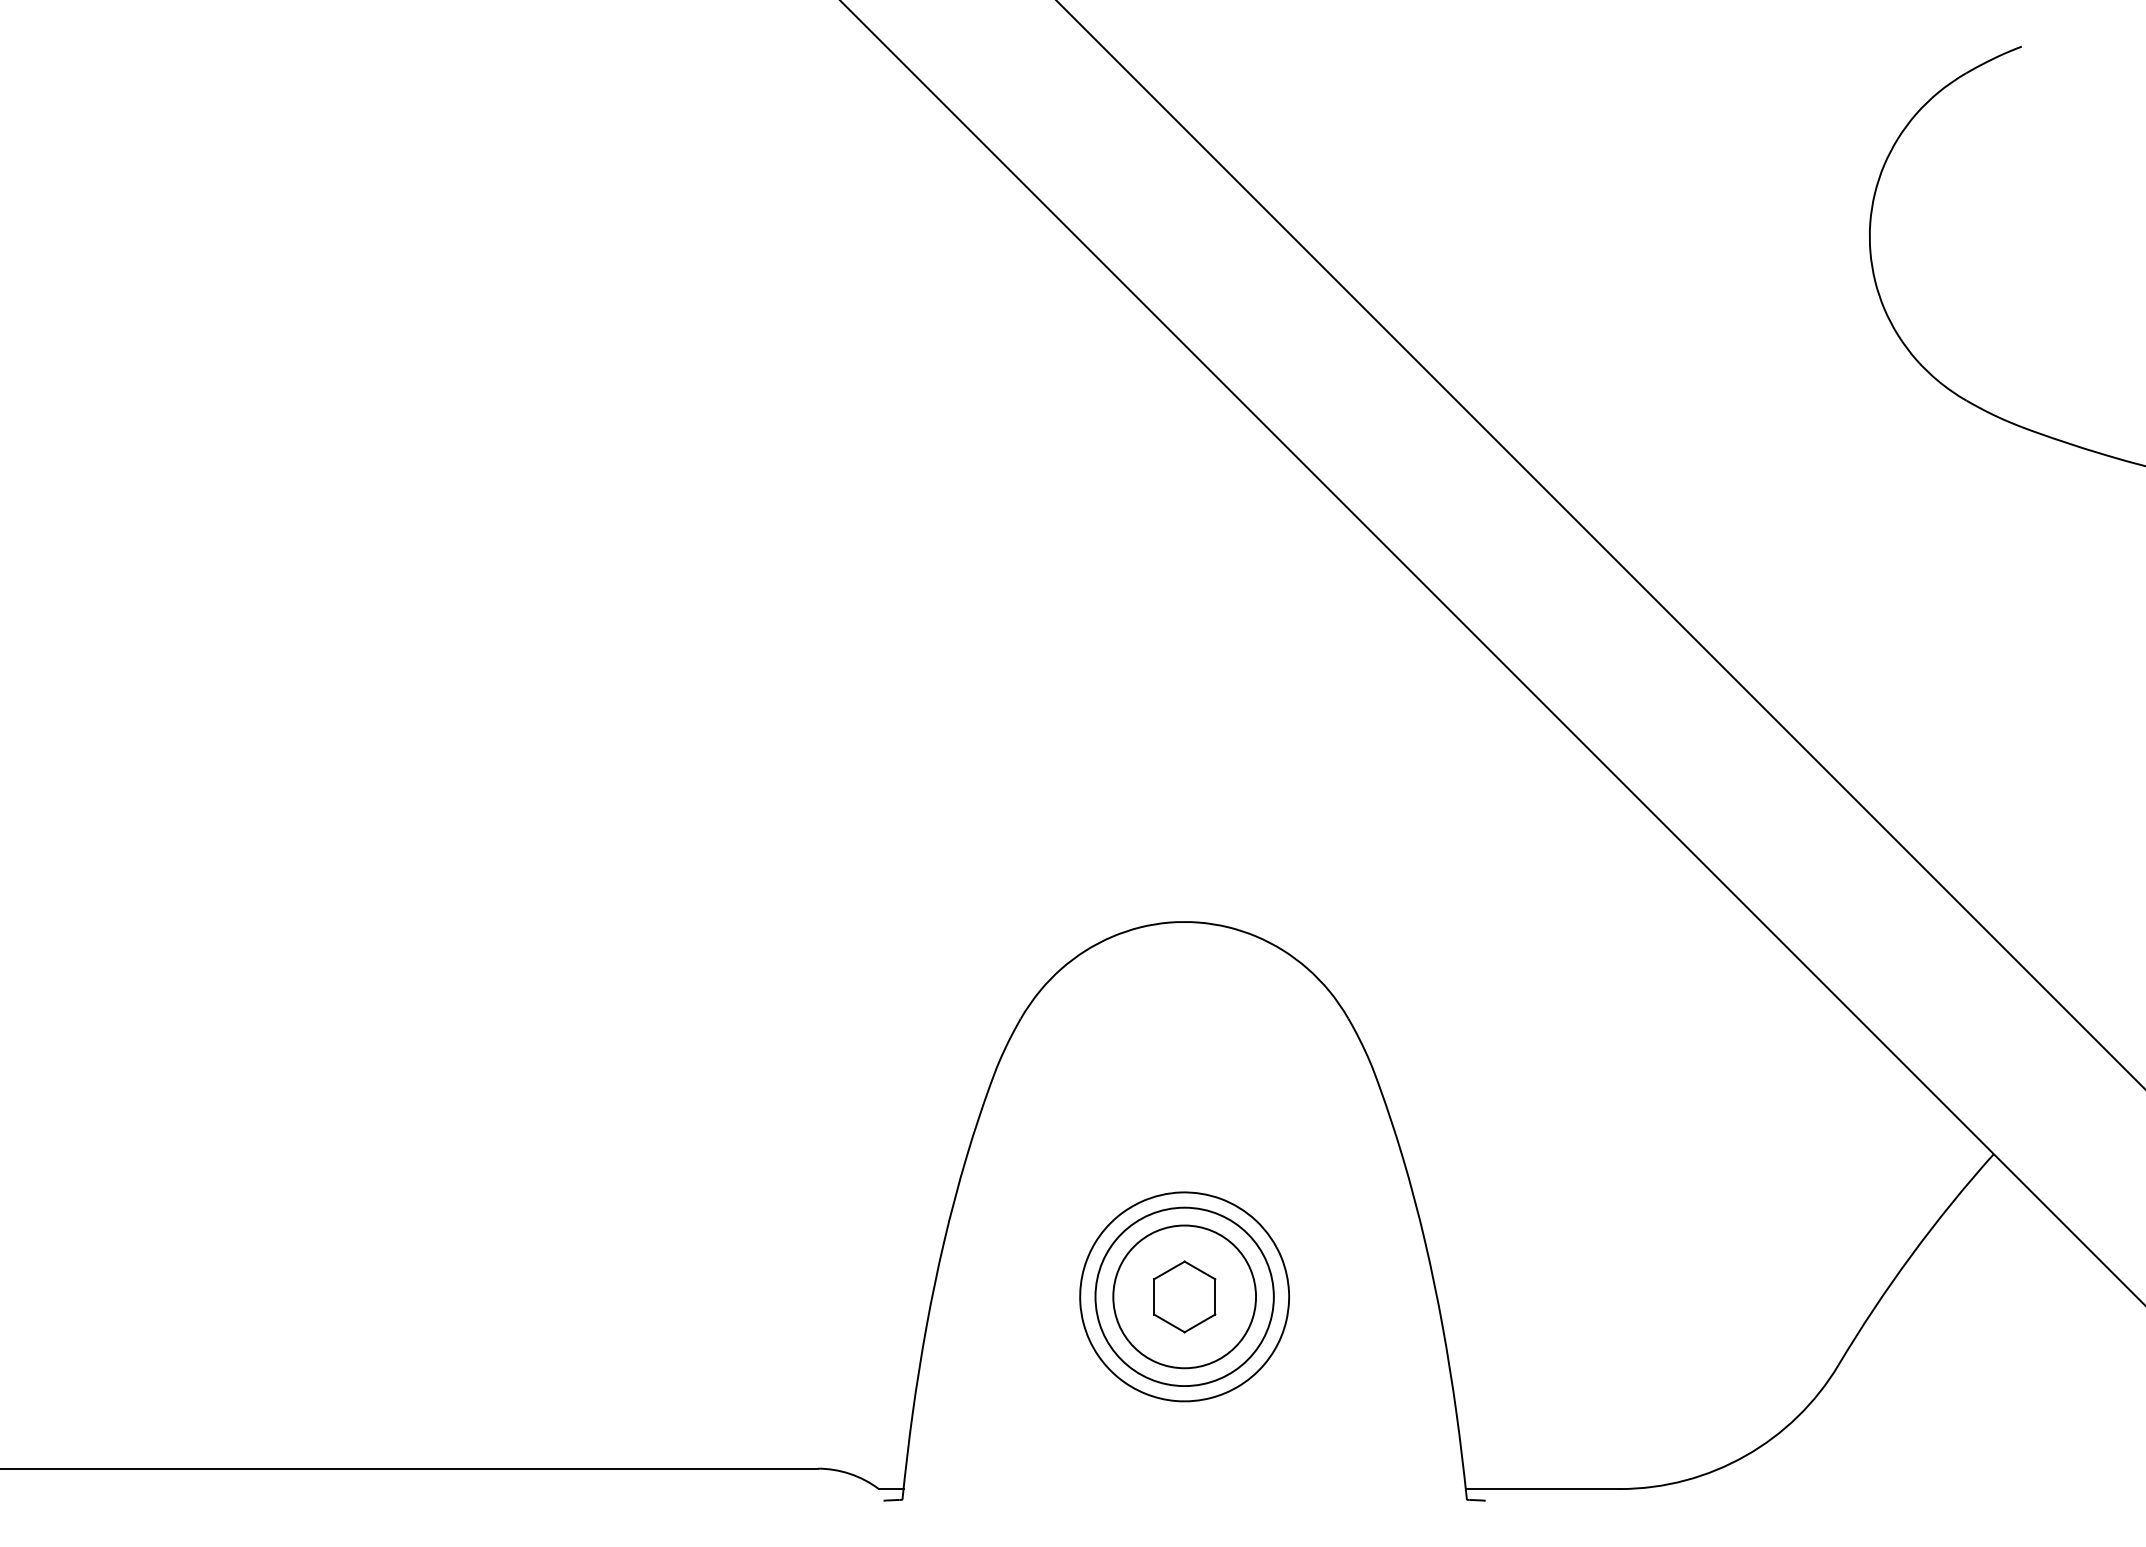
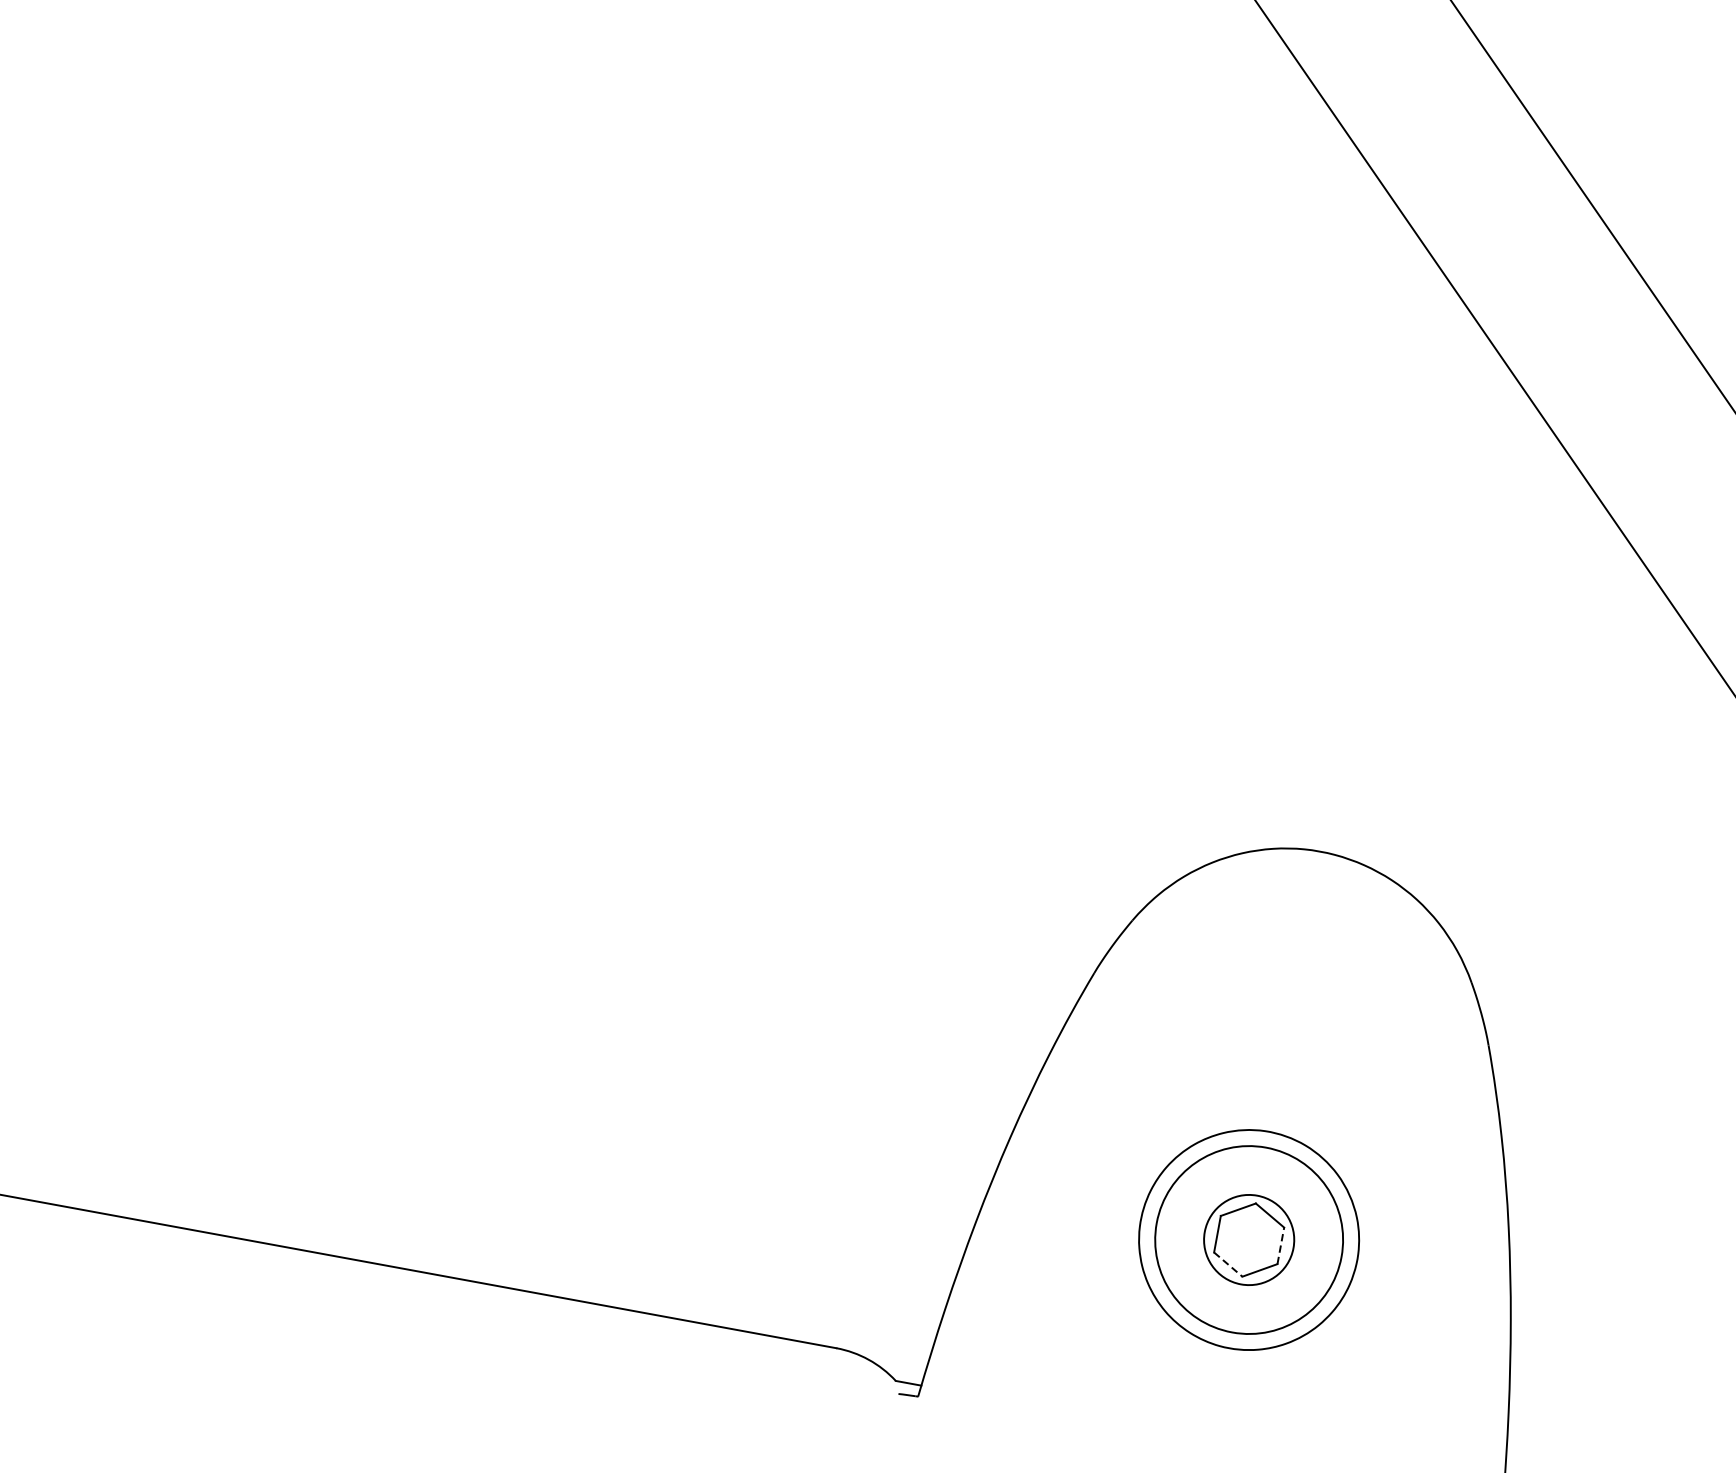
circle: (1184, 1296) -> (1249, 1239), size x0.6
line: (1215, 1296) -> (1281, 1245), solid -> dashed
line: (1169, 1323) -> (1228, 1264), solid -> dashed

